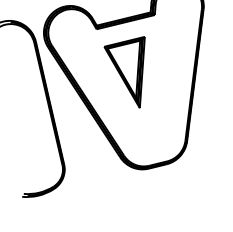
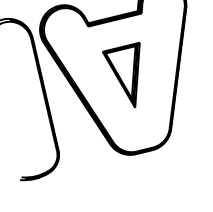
part: (124, 72) -> (121, 75), moved

